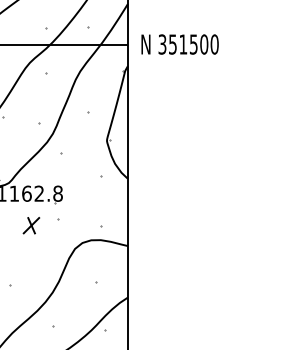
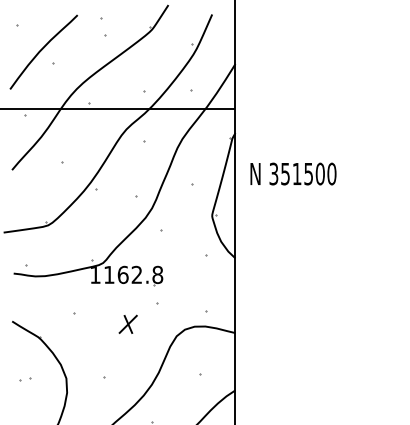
text: (180, 44) -> (293, 173), moved
part: (30, 224) -> (127, 323), moved

